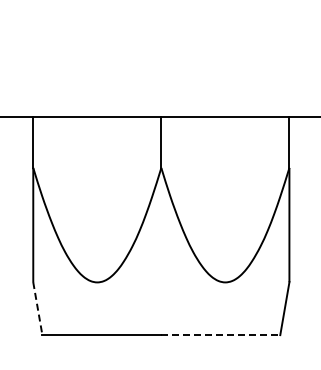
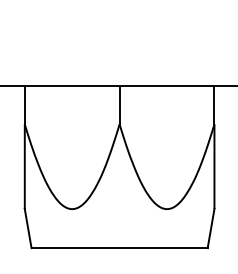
line: (37, 308) -> (27, 228), dashed -> solid
line: (221, 335) -> (164, 248), dashed -> solid

